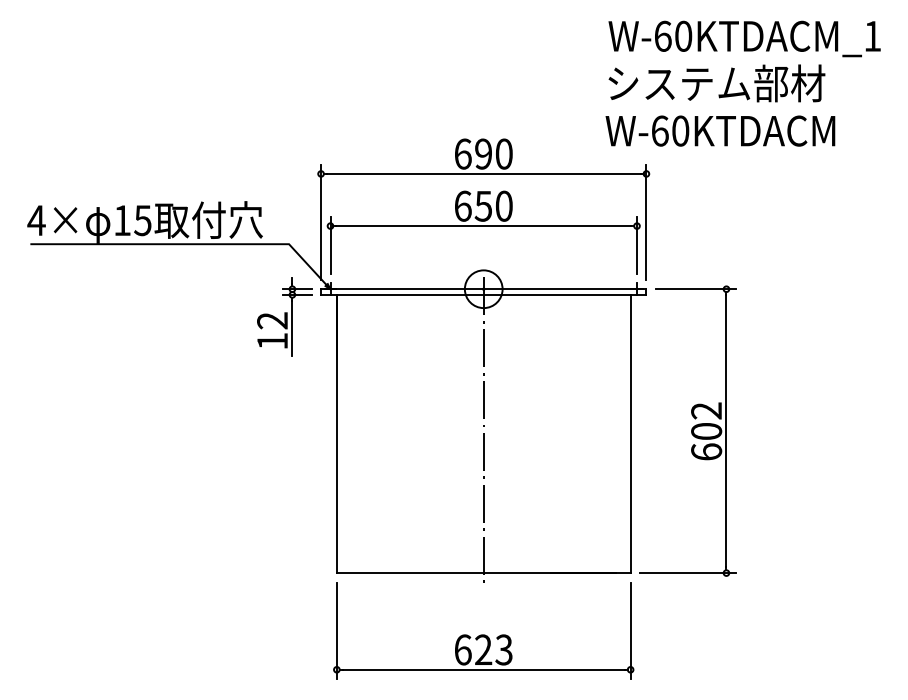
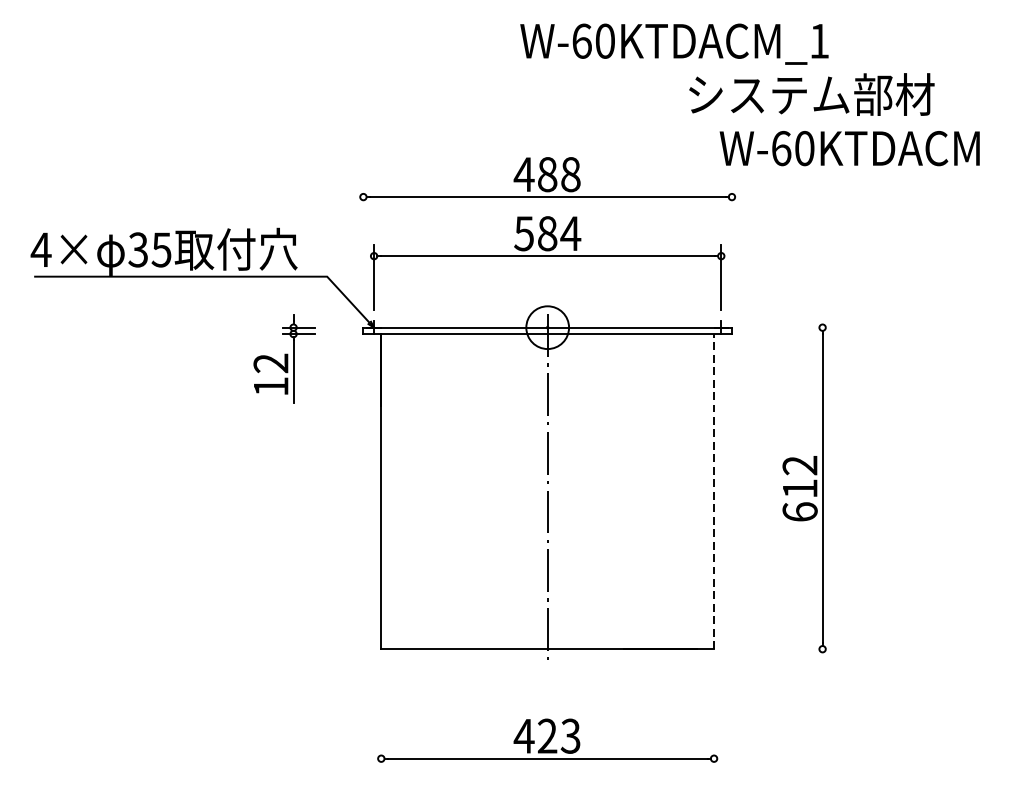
text: (744, 38) -> (674, 43), moved
text: (720, 130) -> (849, 147), moved
text: (482, 153) -> (546, 173), 690 -> 488
text: (483, 205) -> (547, 232), 650 -> 584
text: (121, 220) -> (137, 249), 15 -> 35
line: (321, 221) -> (363, 250), removed
line: (646, 221) -> (732, 250), removed
line: (695, 289) -> (787, 327), removed
part: (284, 316) -> (284, 358), moved
text: (706, 431) -> (800, 488), 602 -> 612
line: (630, 433) -> (713, 491), solid -> dashed
line: (687, 573) -> (778, 649), removed
line: (336, 630) -> (380, 714), removed
line: (630, 630) -> (713, 714), removed
text: (462, 649) -> (523, 735), 623 -> 423

